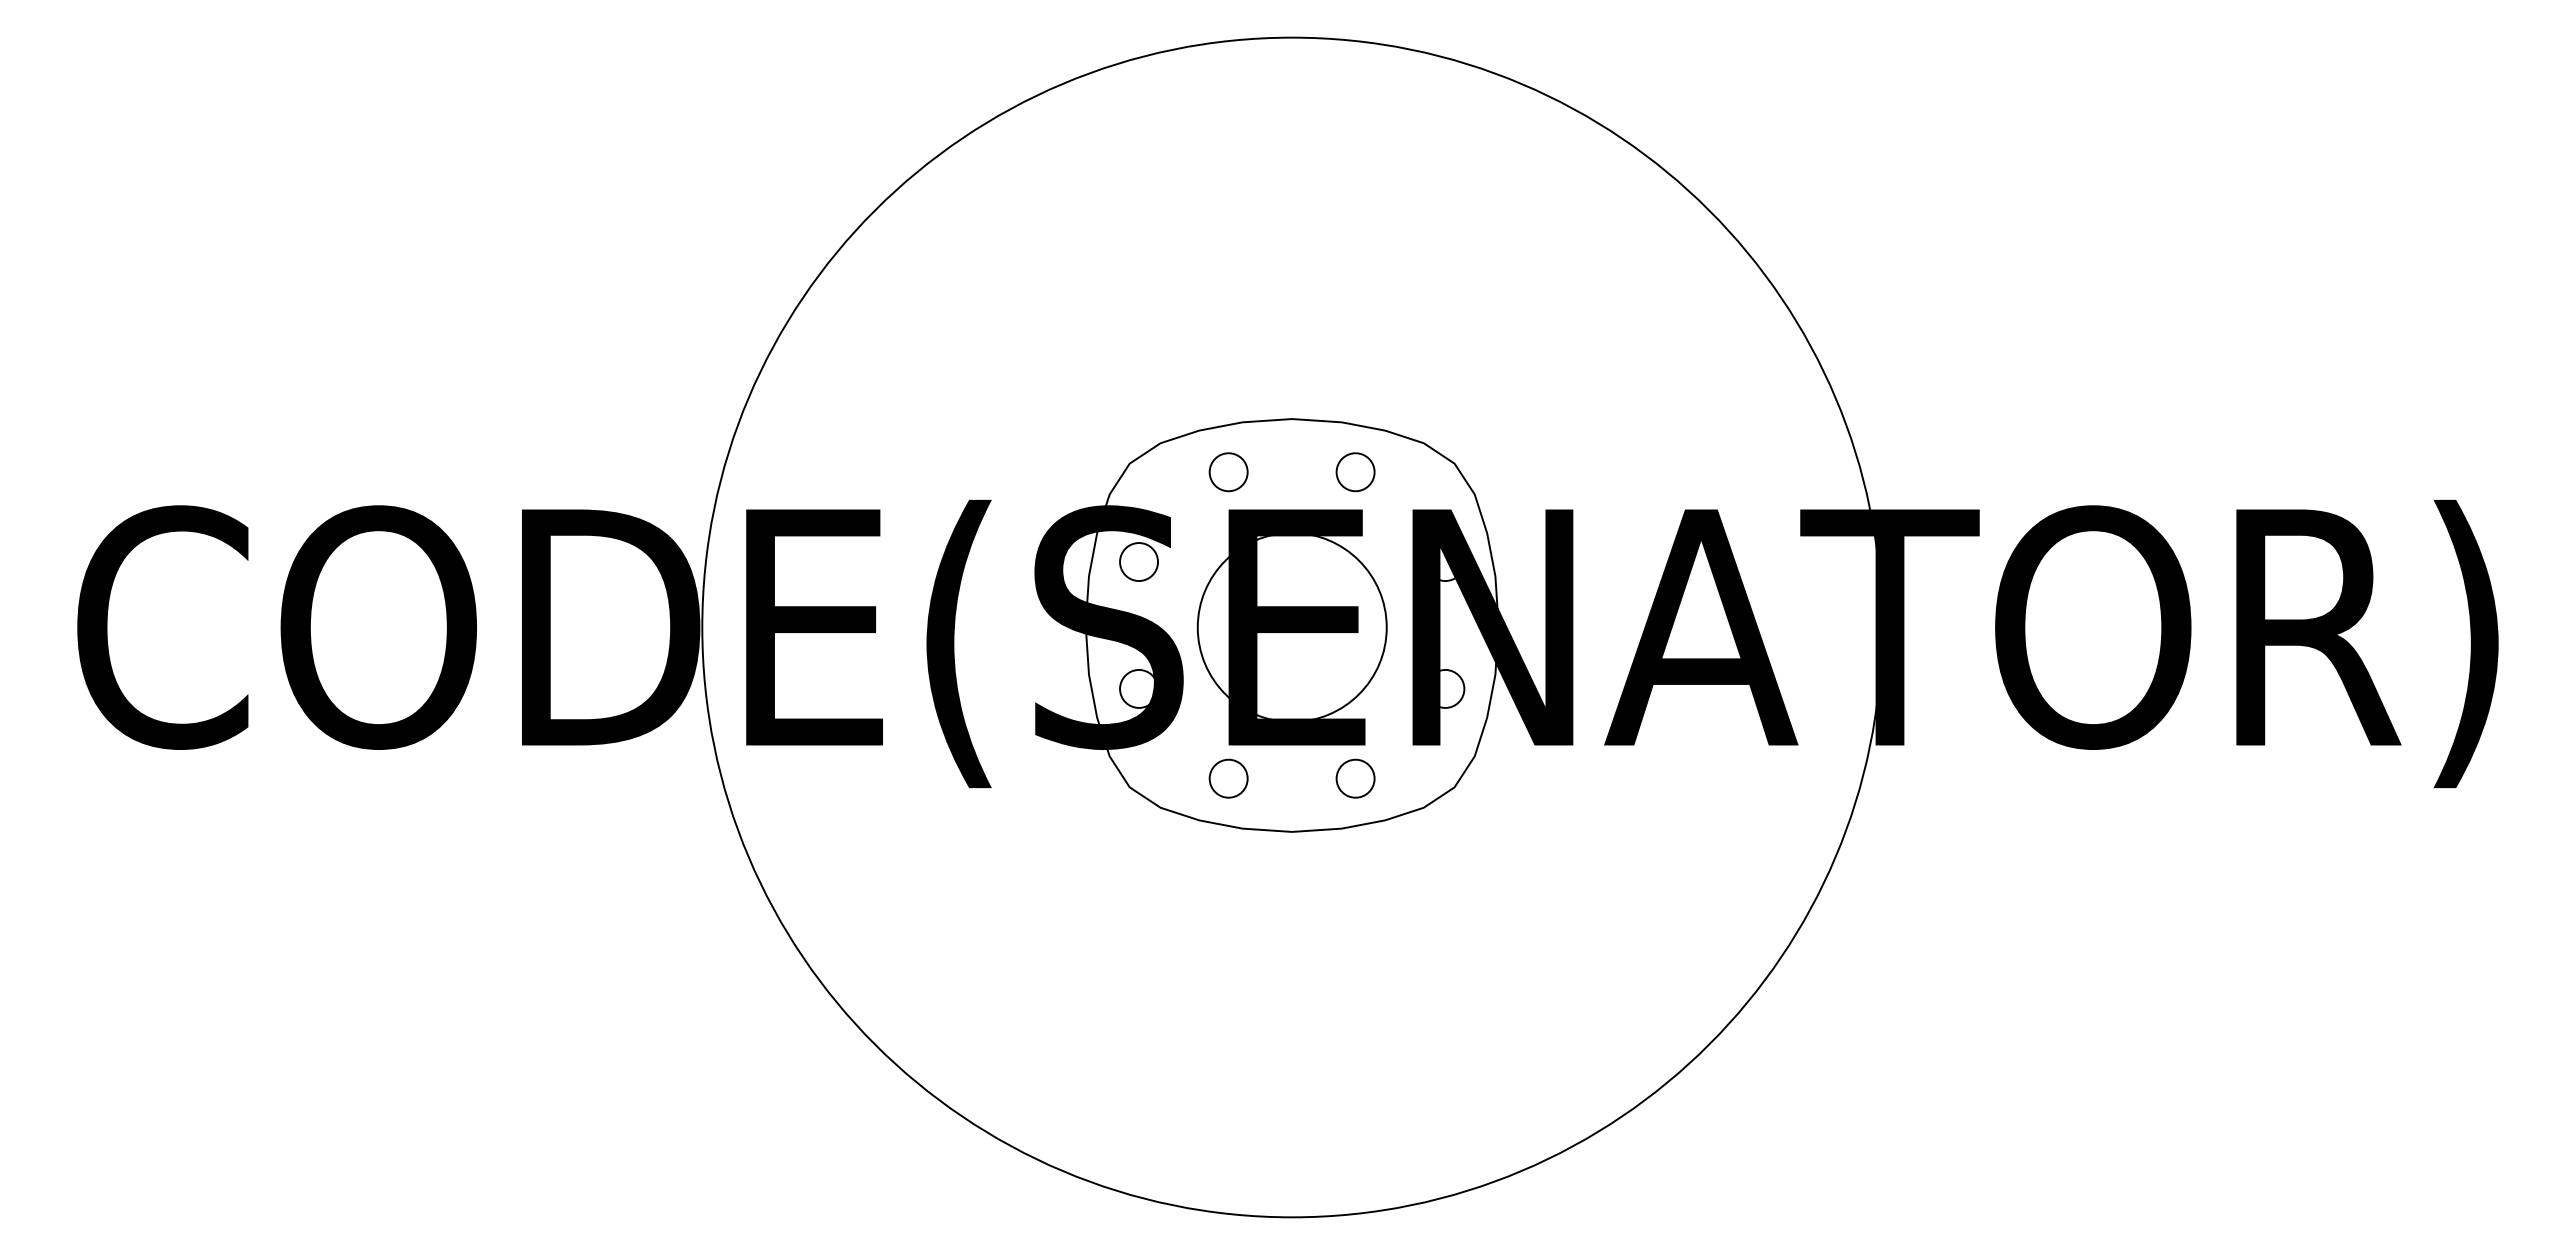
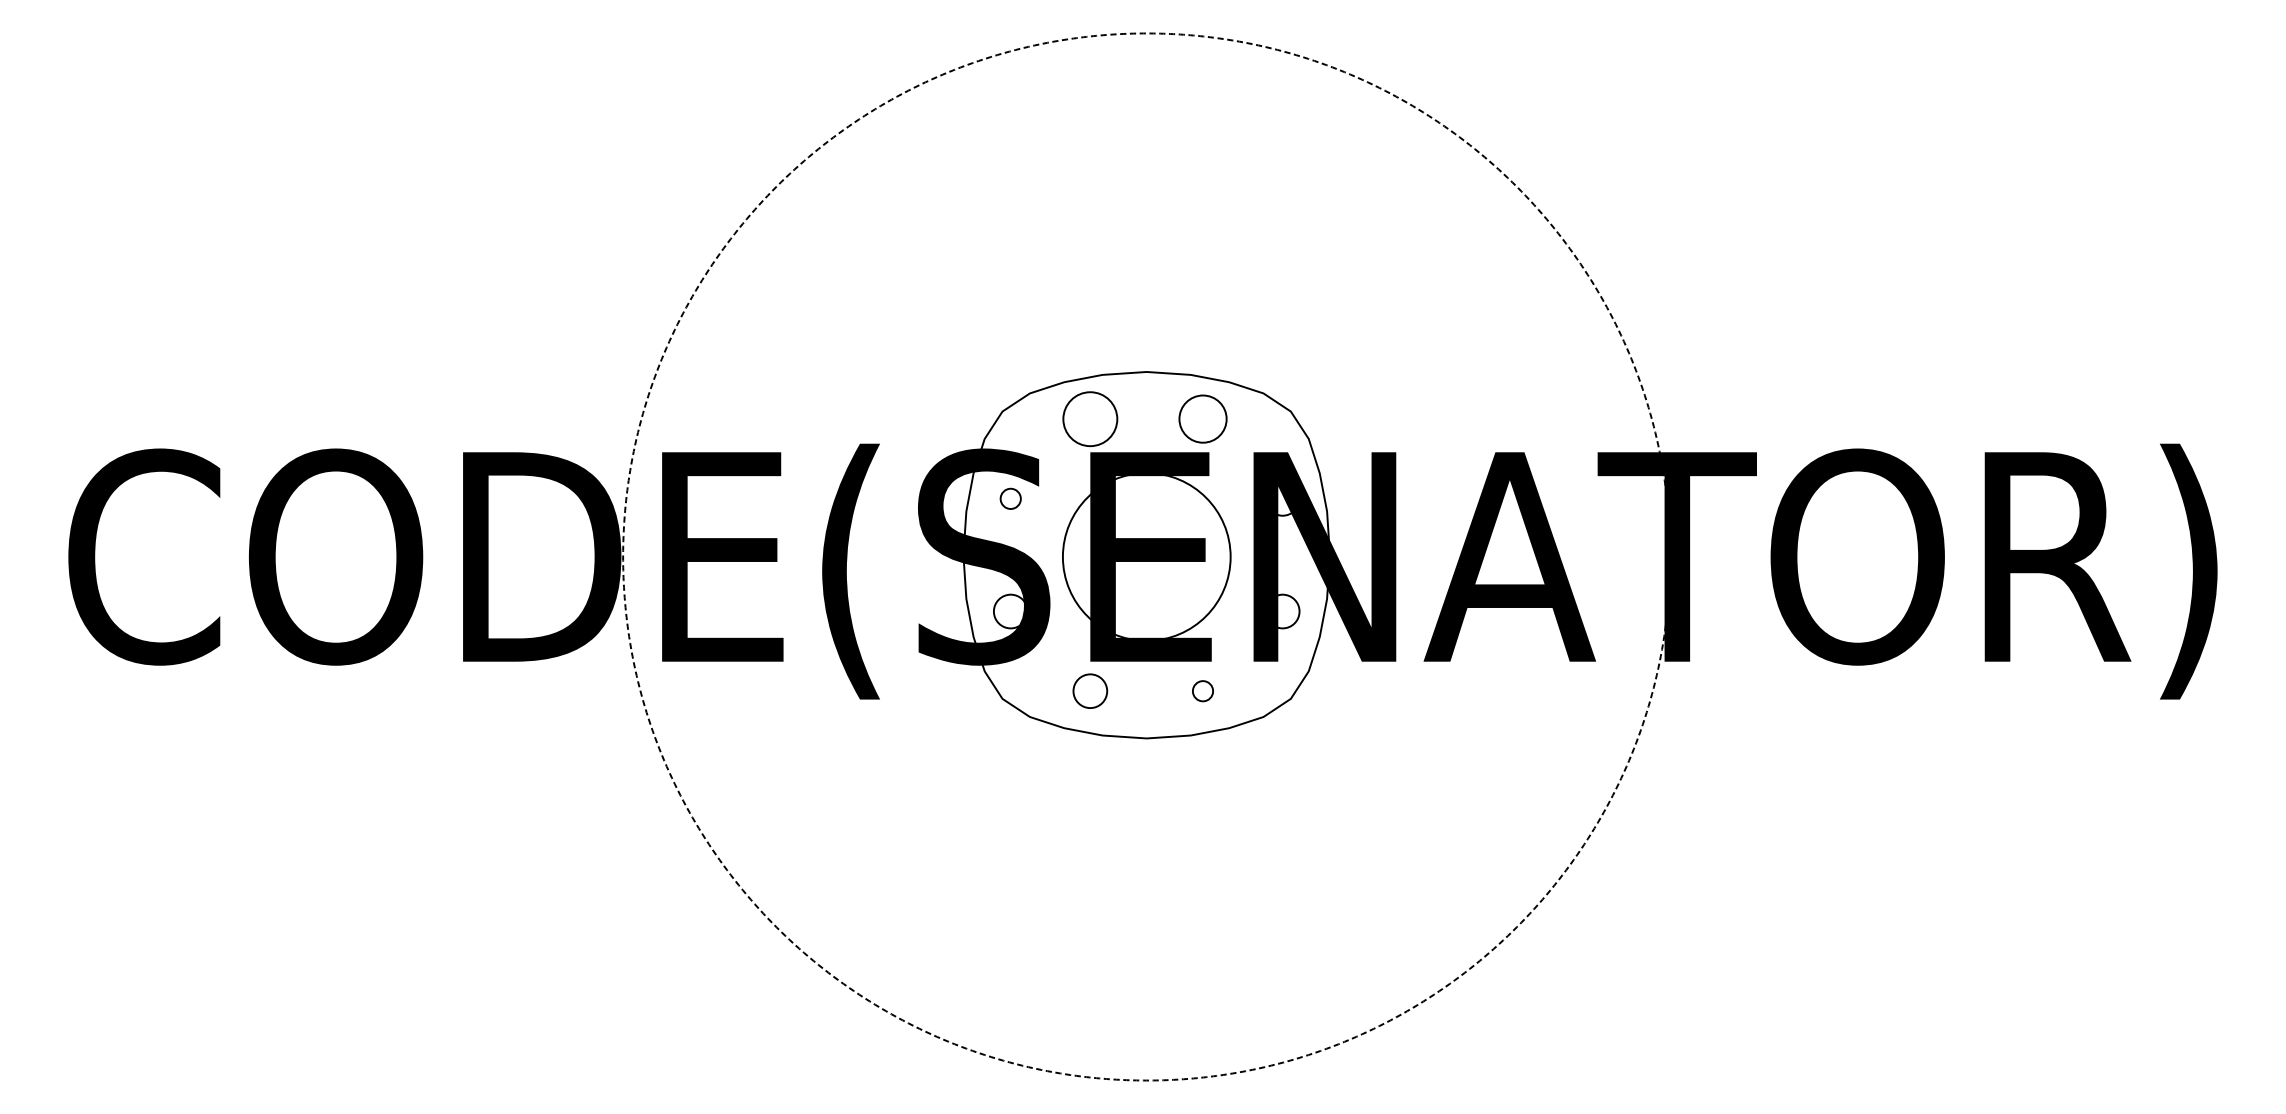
circle: (1228, 472) -> (1090, 419), size x1.6
circle: (1355, 472) -> (1202, 419), size x1.4
circle: (1139, 562) -> (1011, 499), size x0.6
circle: (1291, 627) -> (1146, 557), solid -> dashed
circle: (1355, 778) -> (1202, 691), size x0.6

